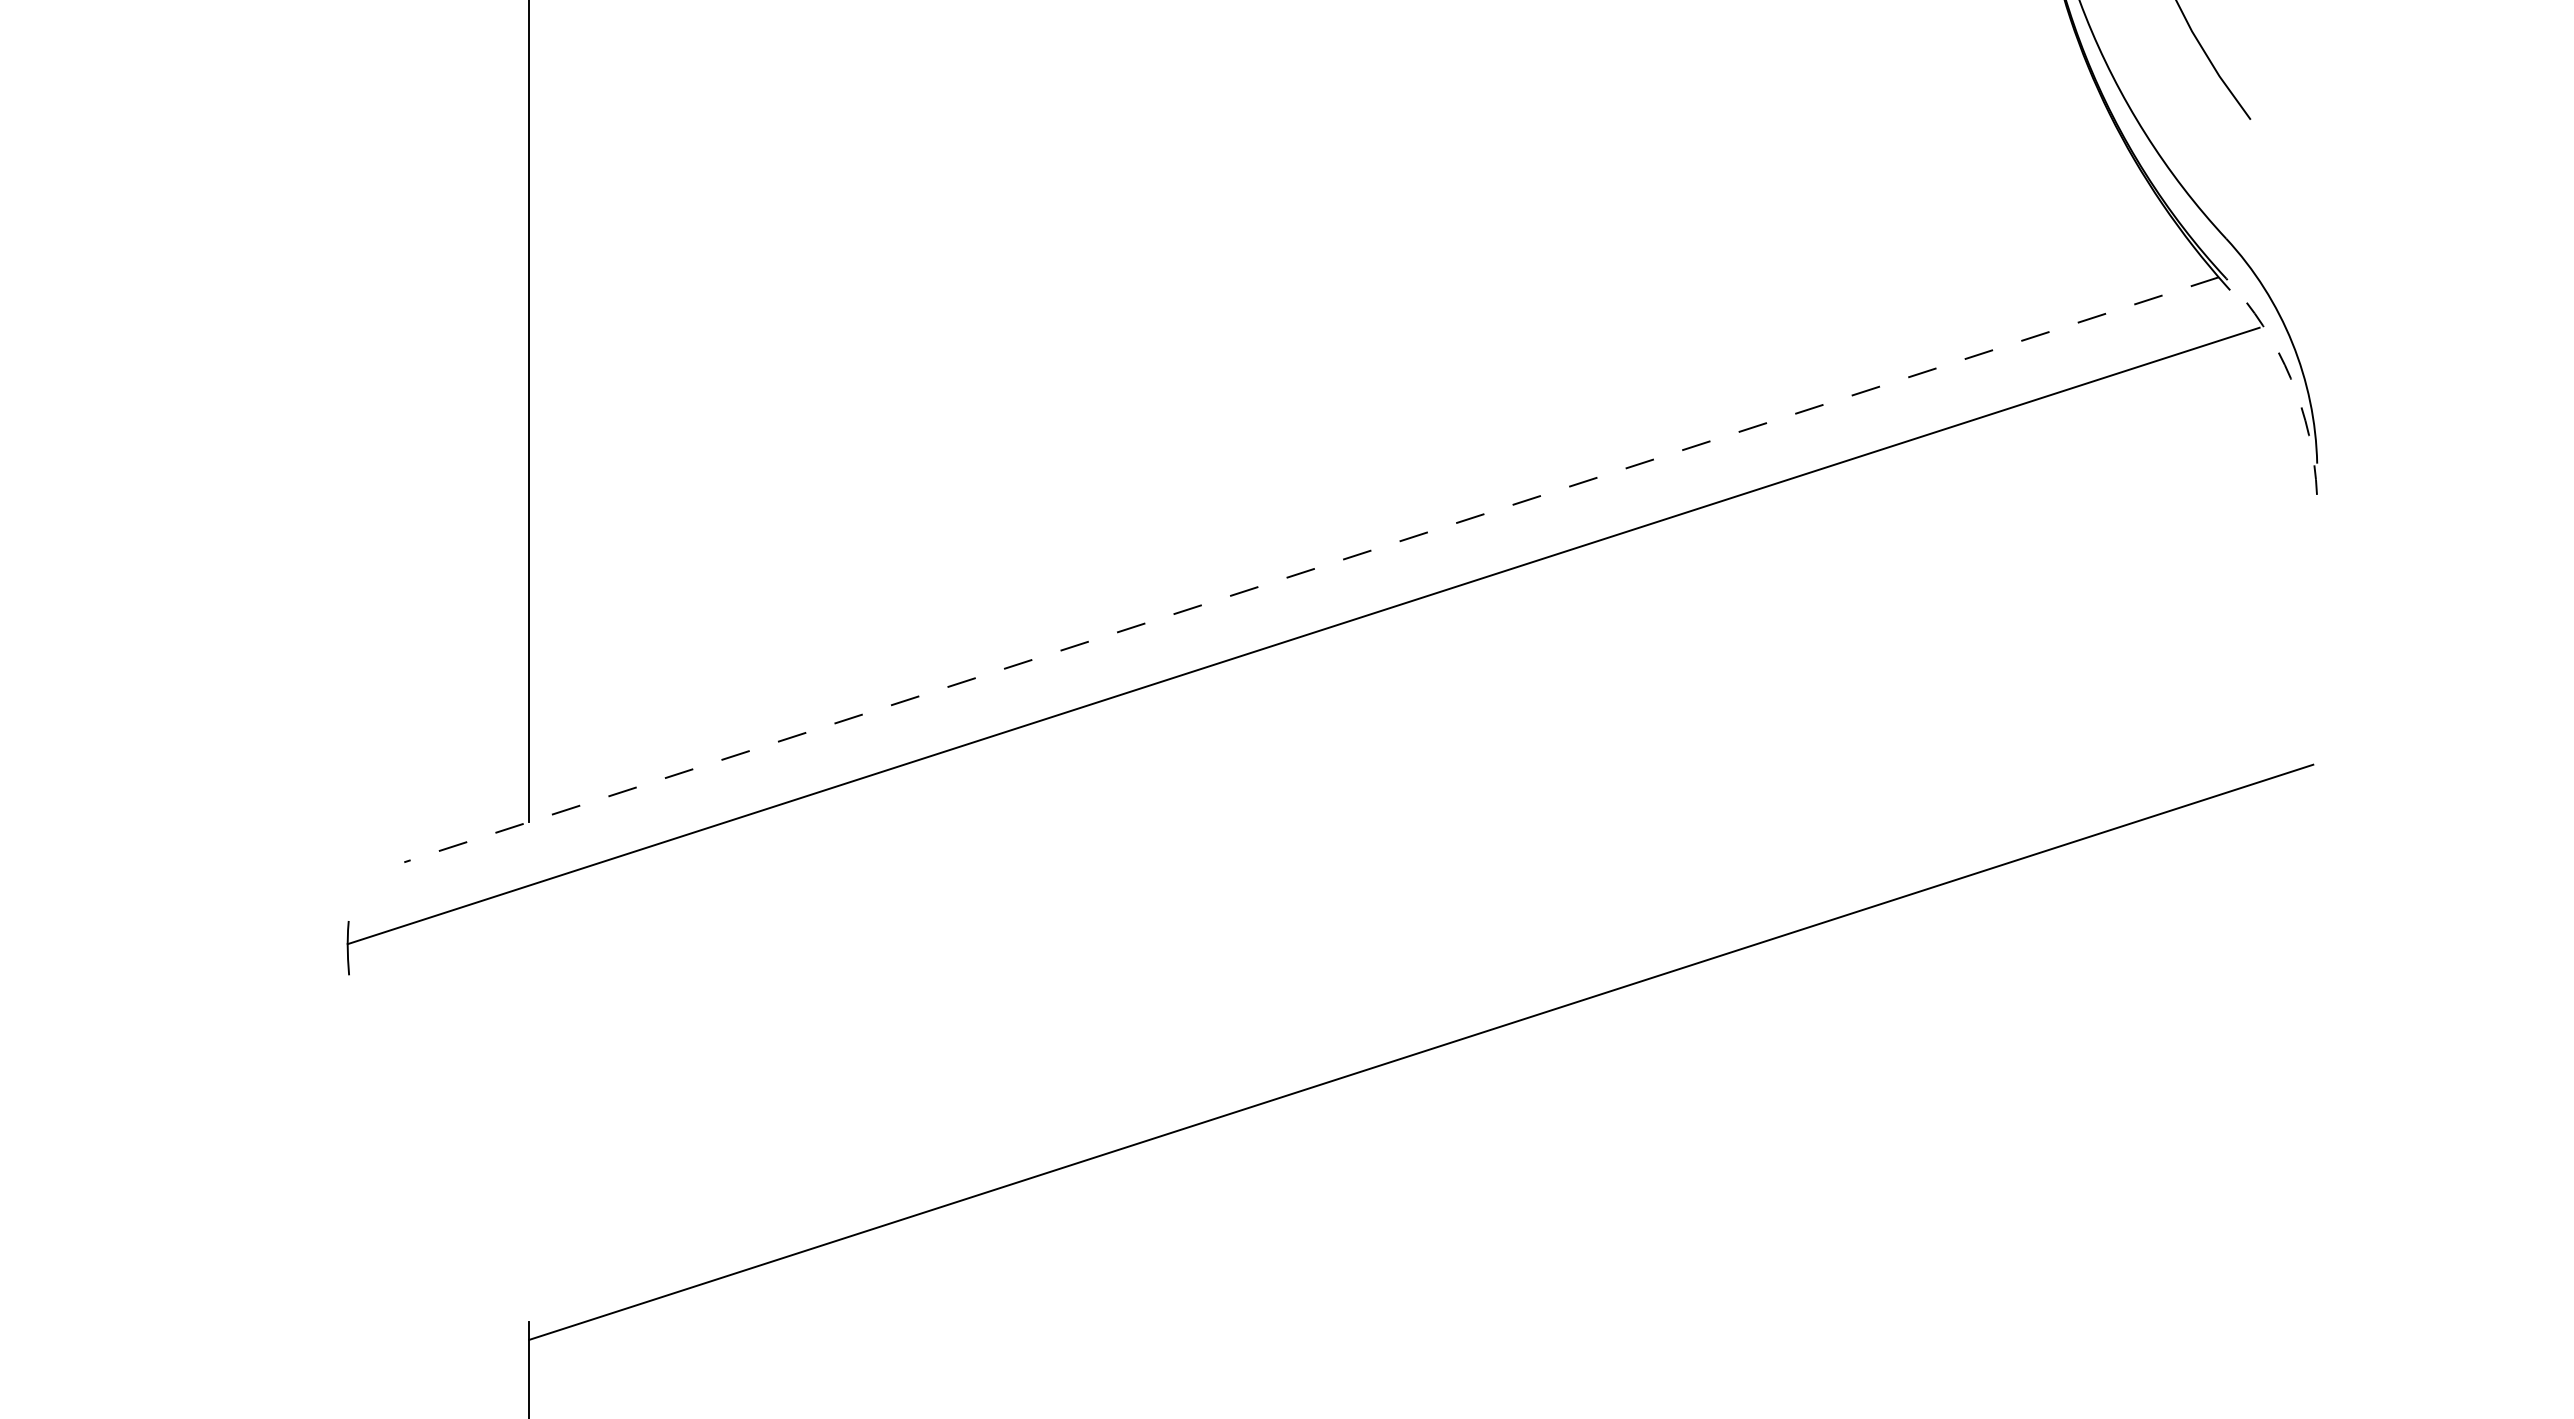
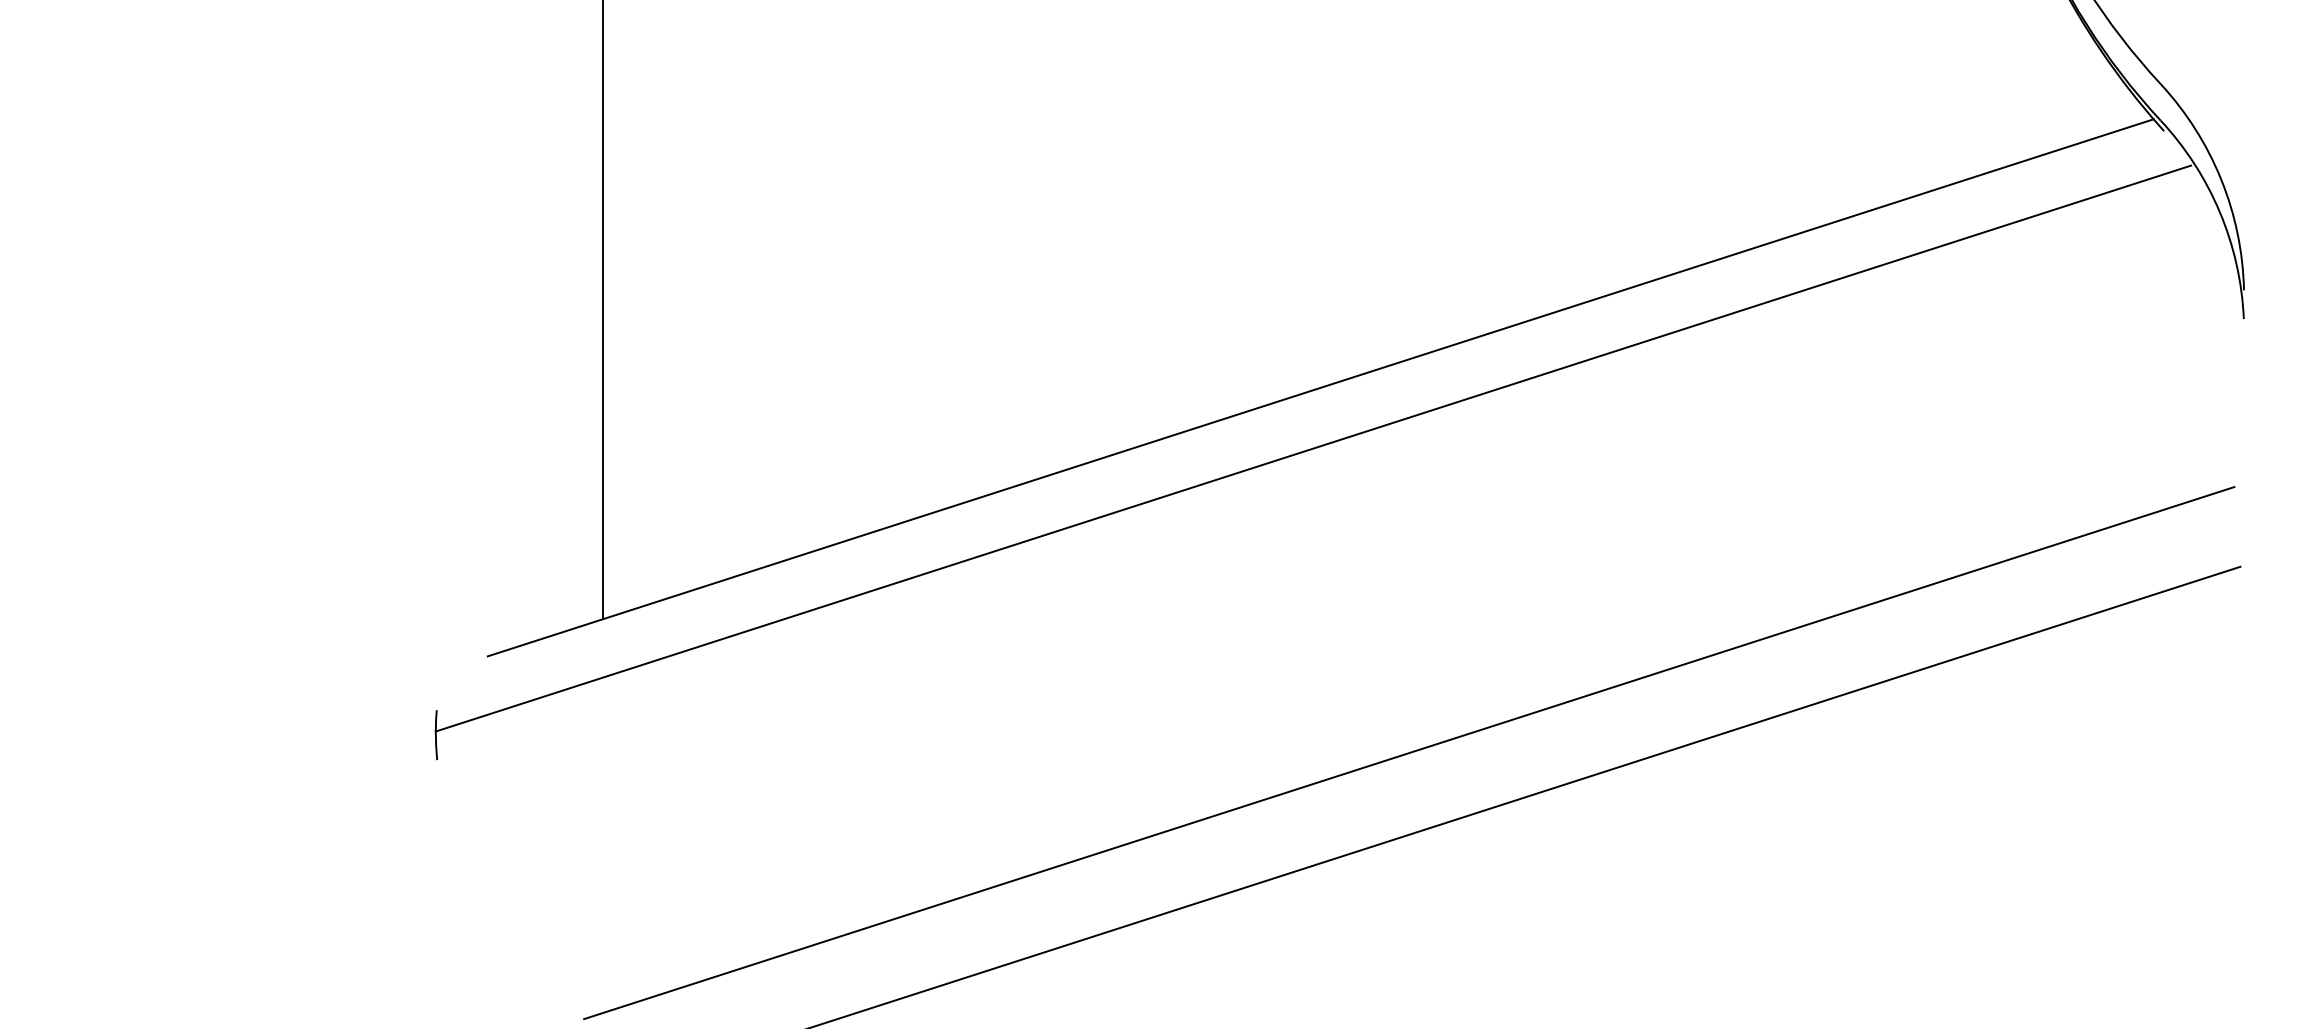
arc: (2290, 378) -> (2219, 212), dashed -> solid
line: (1311, 569) -> (1320, 387), dashed -> solid
line: (1407, 967) -> (1408, 752), added

